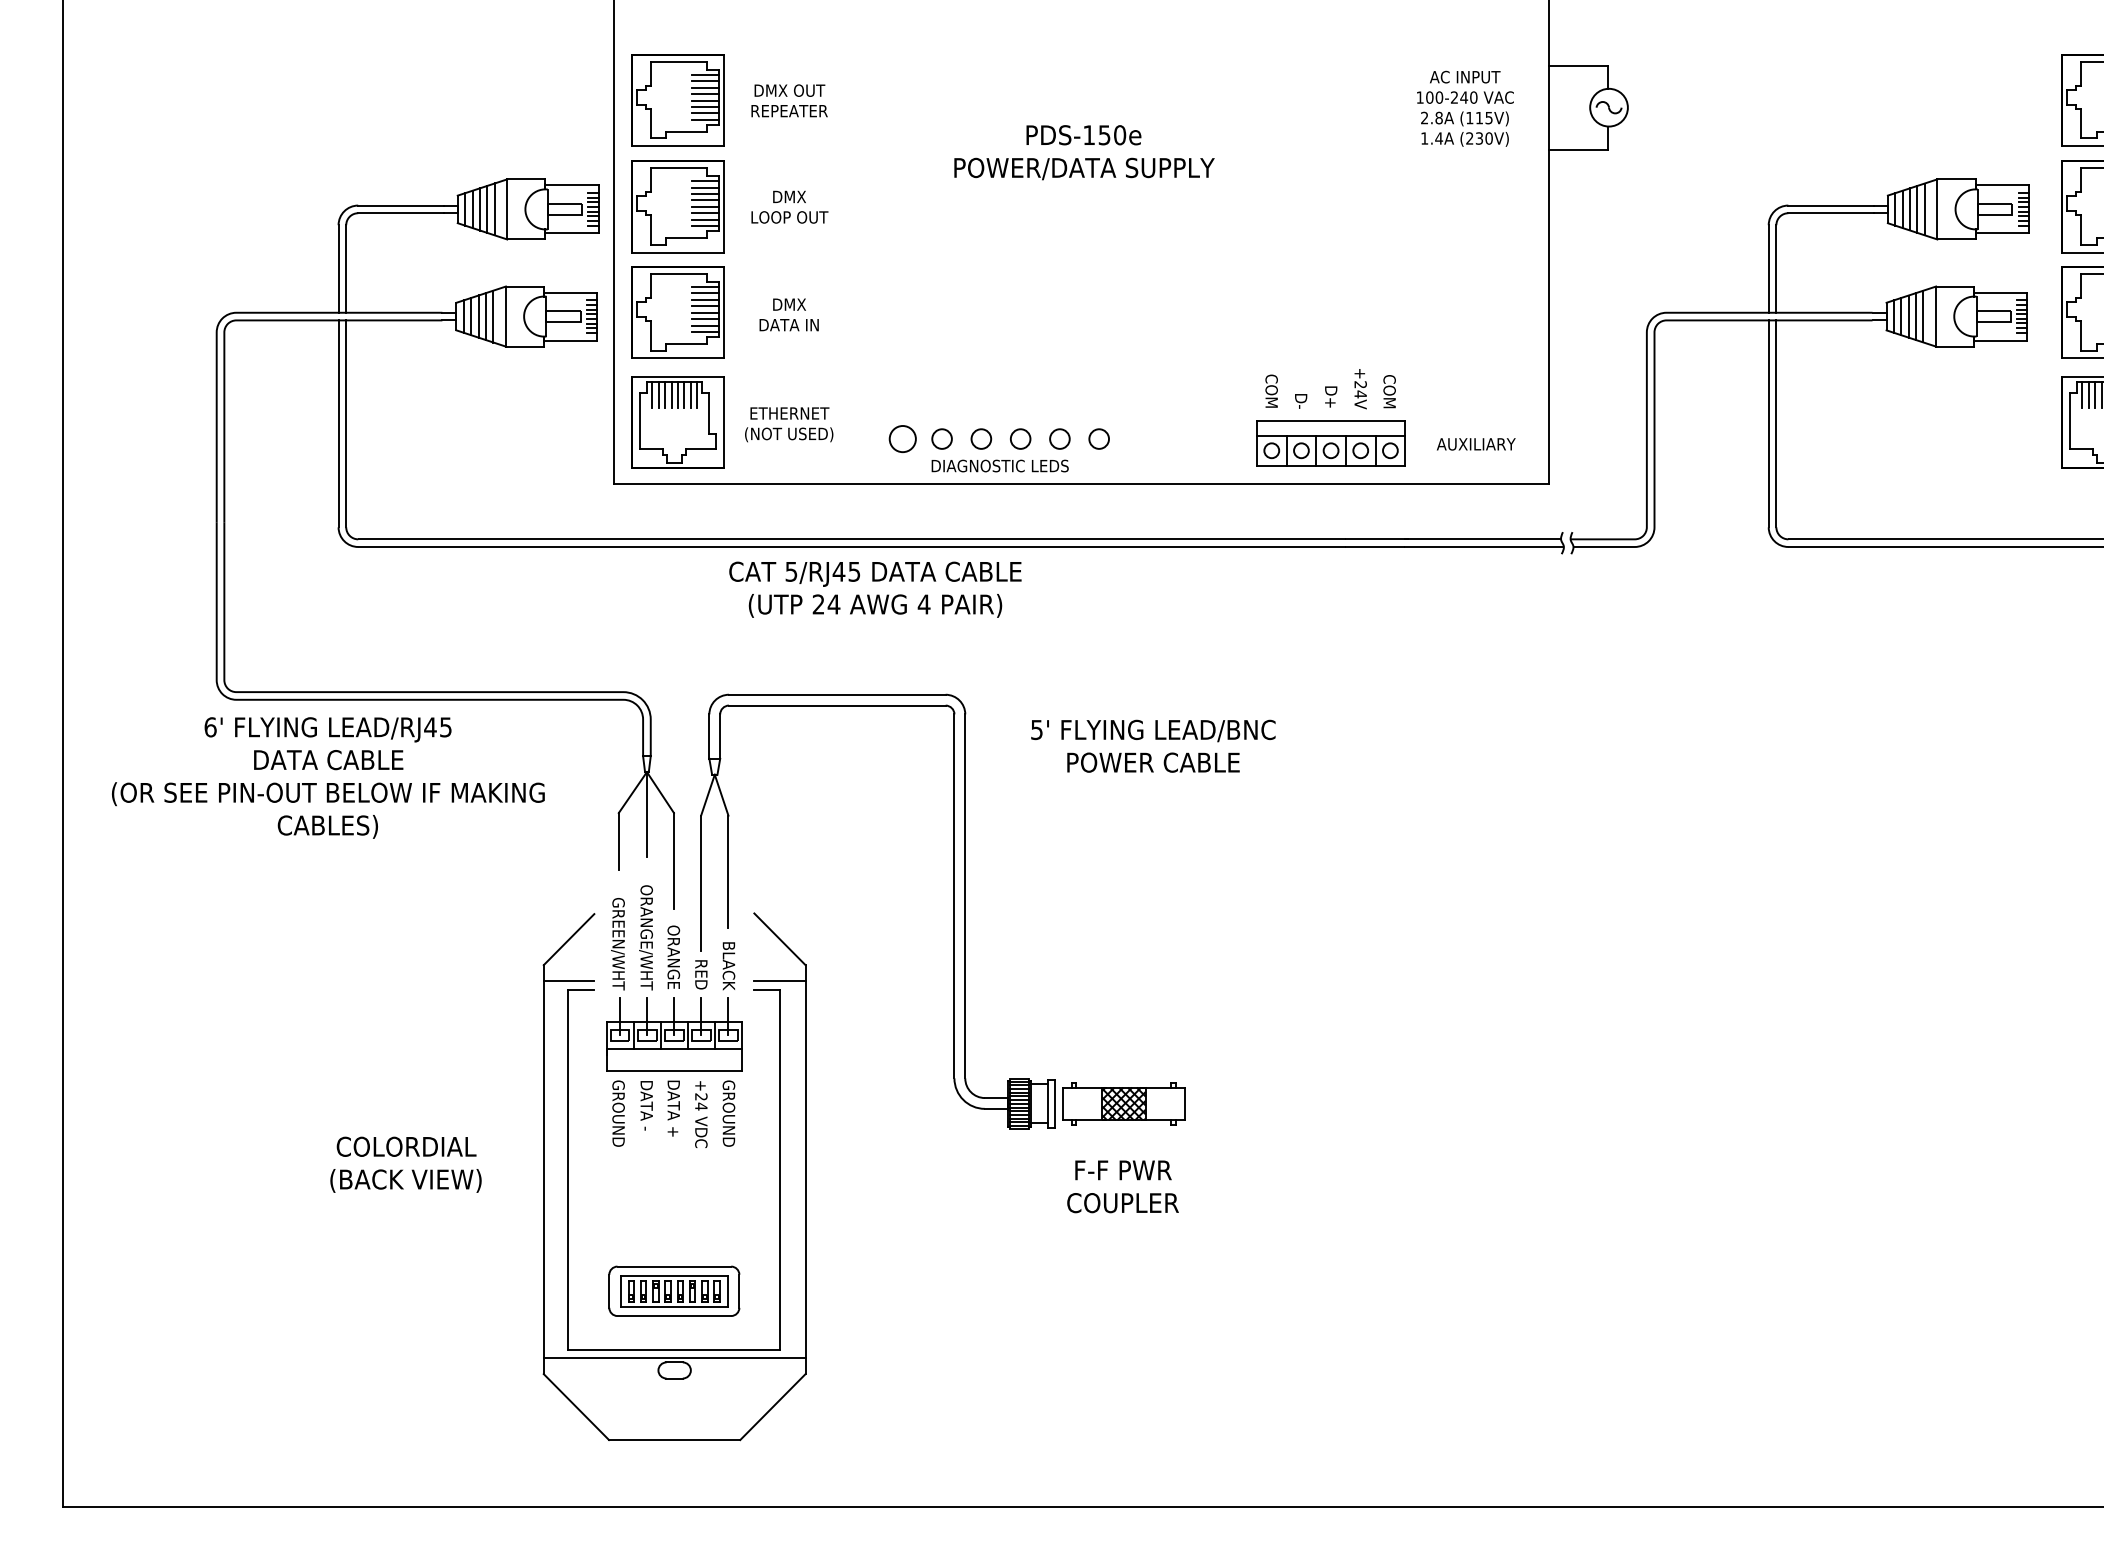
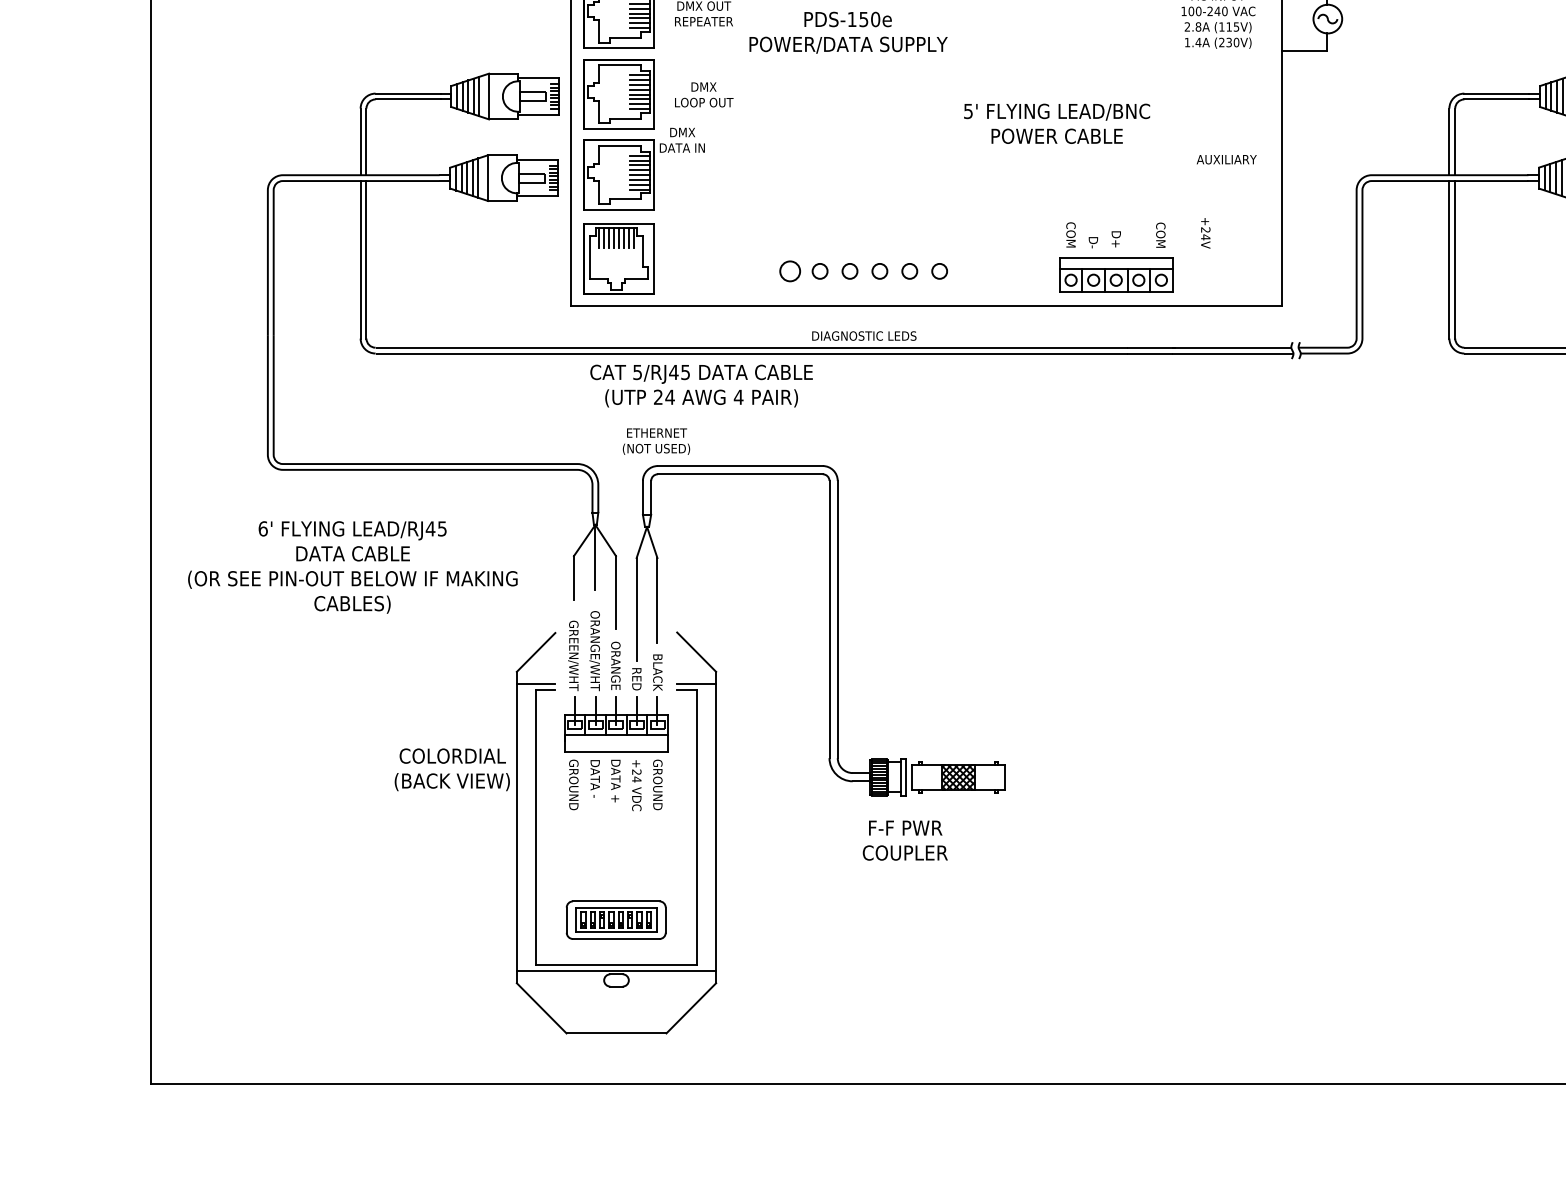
text: (1084, 152) -> (848, 32), moved
text: (788, 314) -> (681, 140), moved
text: (1360, 389) -> (1205, 233), moved
text: (789, 424) -> (656, 441), moved
text: (1476, 444) -> (1226, 159), moved
text: (999, 465) -> (863, 335), moved
text: (875, 589) -> (701, 385), moved
text: (1153, 745) -> (1057, 123), moved
text: (328, 777) -> (352, 567), moved
text: (405, 1164) -> (451, 769), moved
text: (1122, 1186) -> (904, 840), moved

